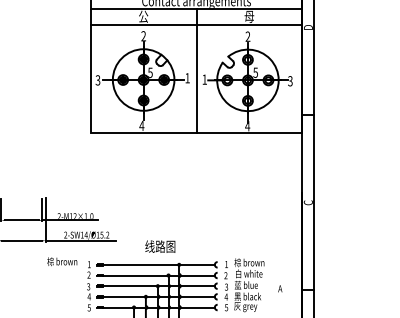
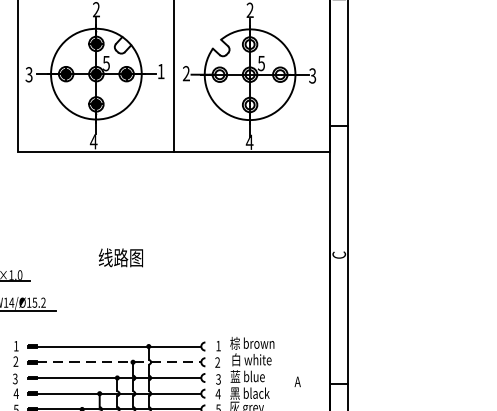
text: (204, 79) -> (186, 73), 1 -> 2
text: (160, 246) -> (121, 257), moved
line: (159, 275) -> (119, 362), solid -> dashed

